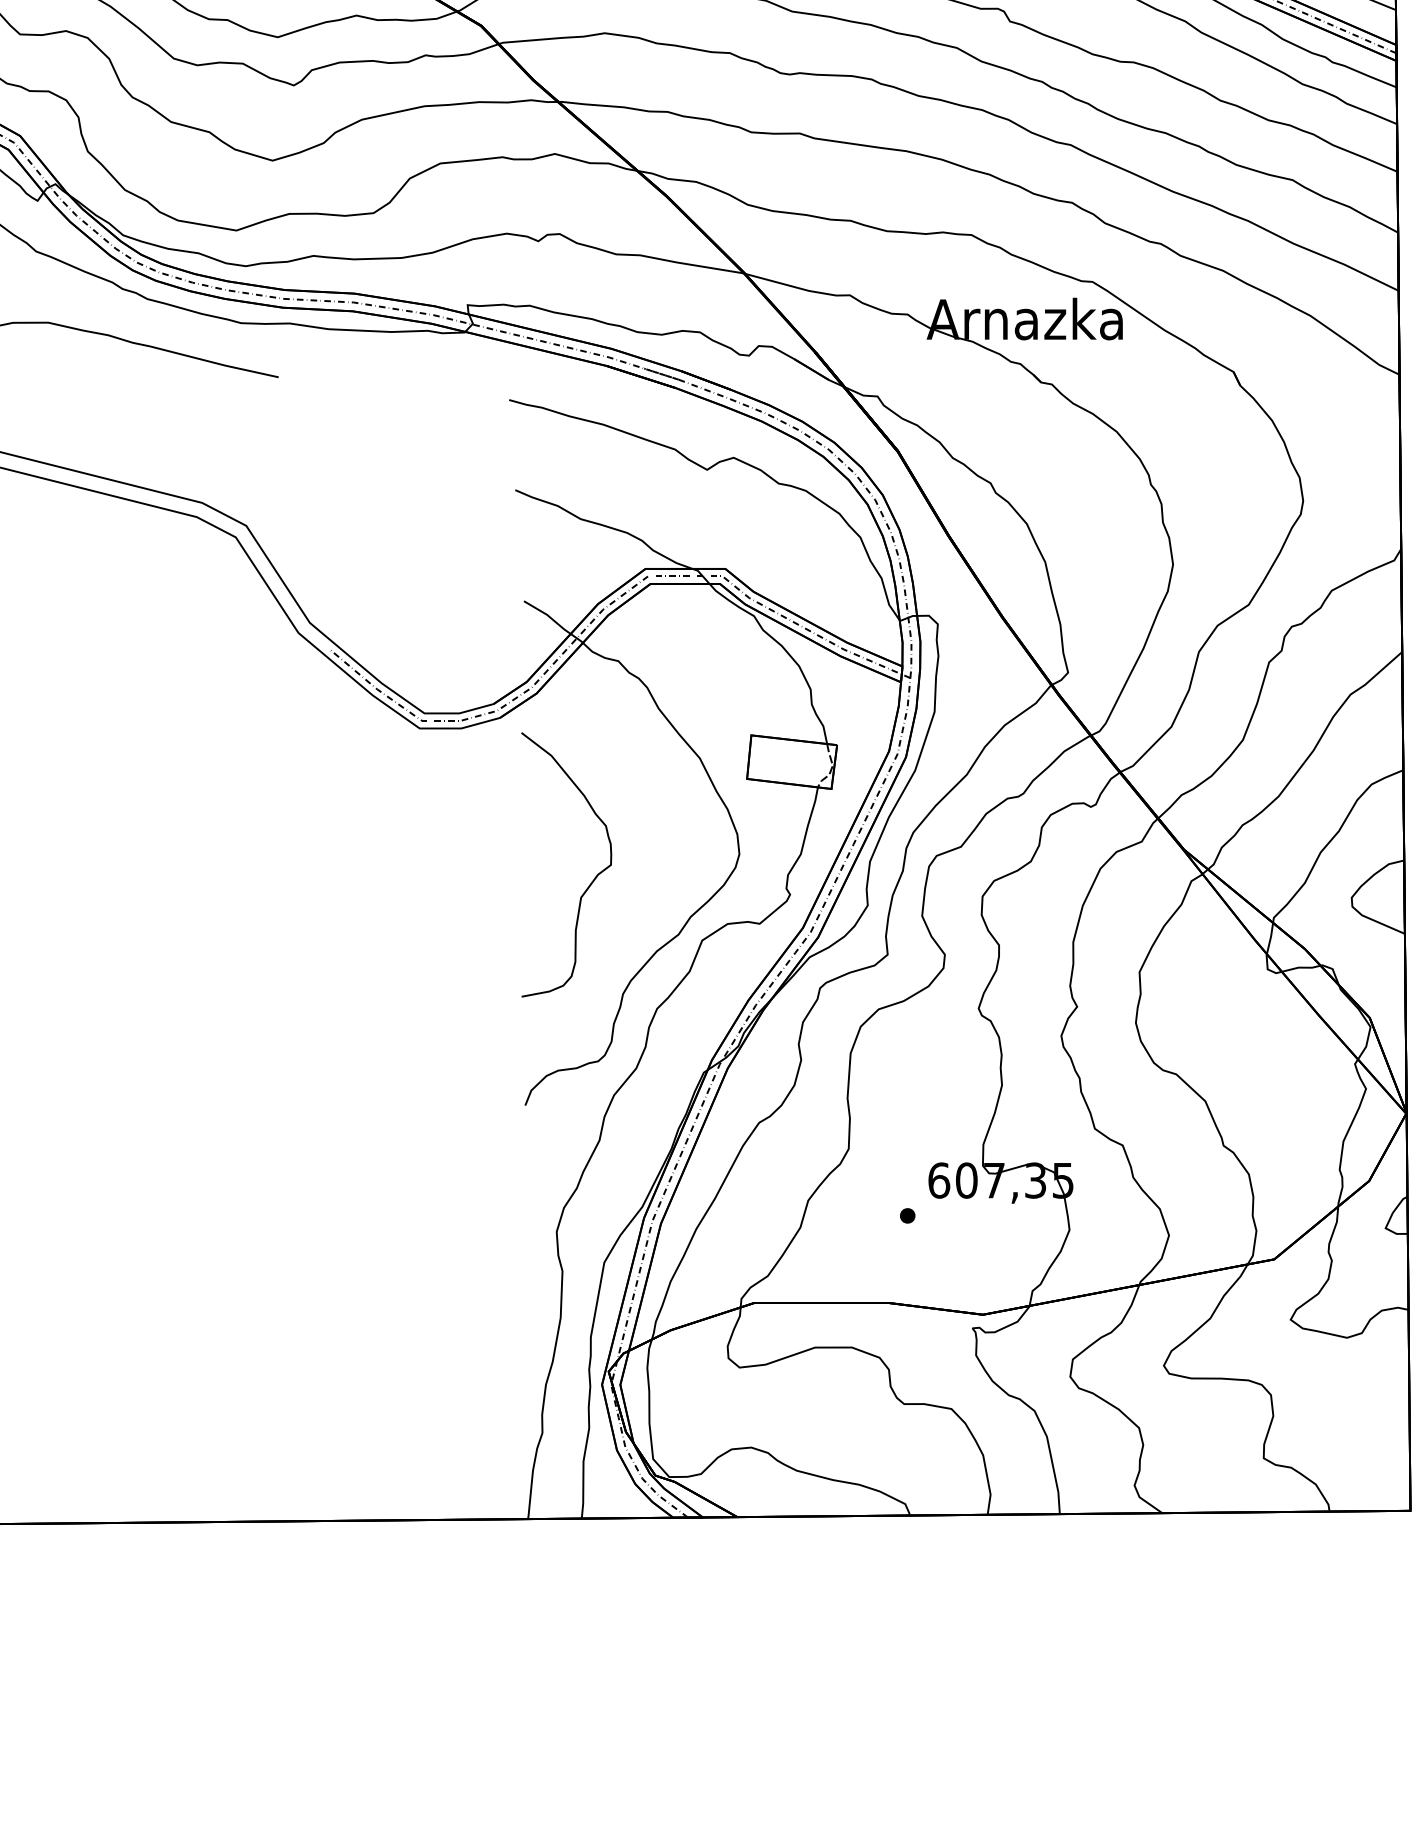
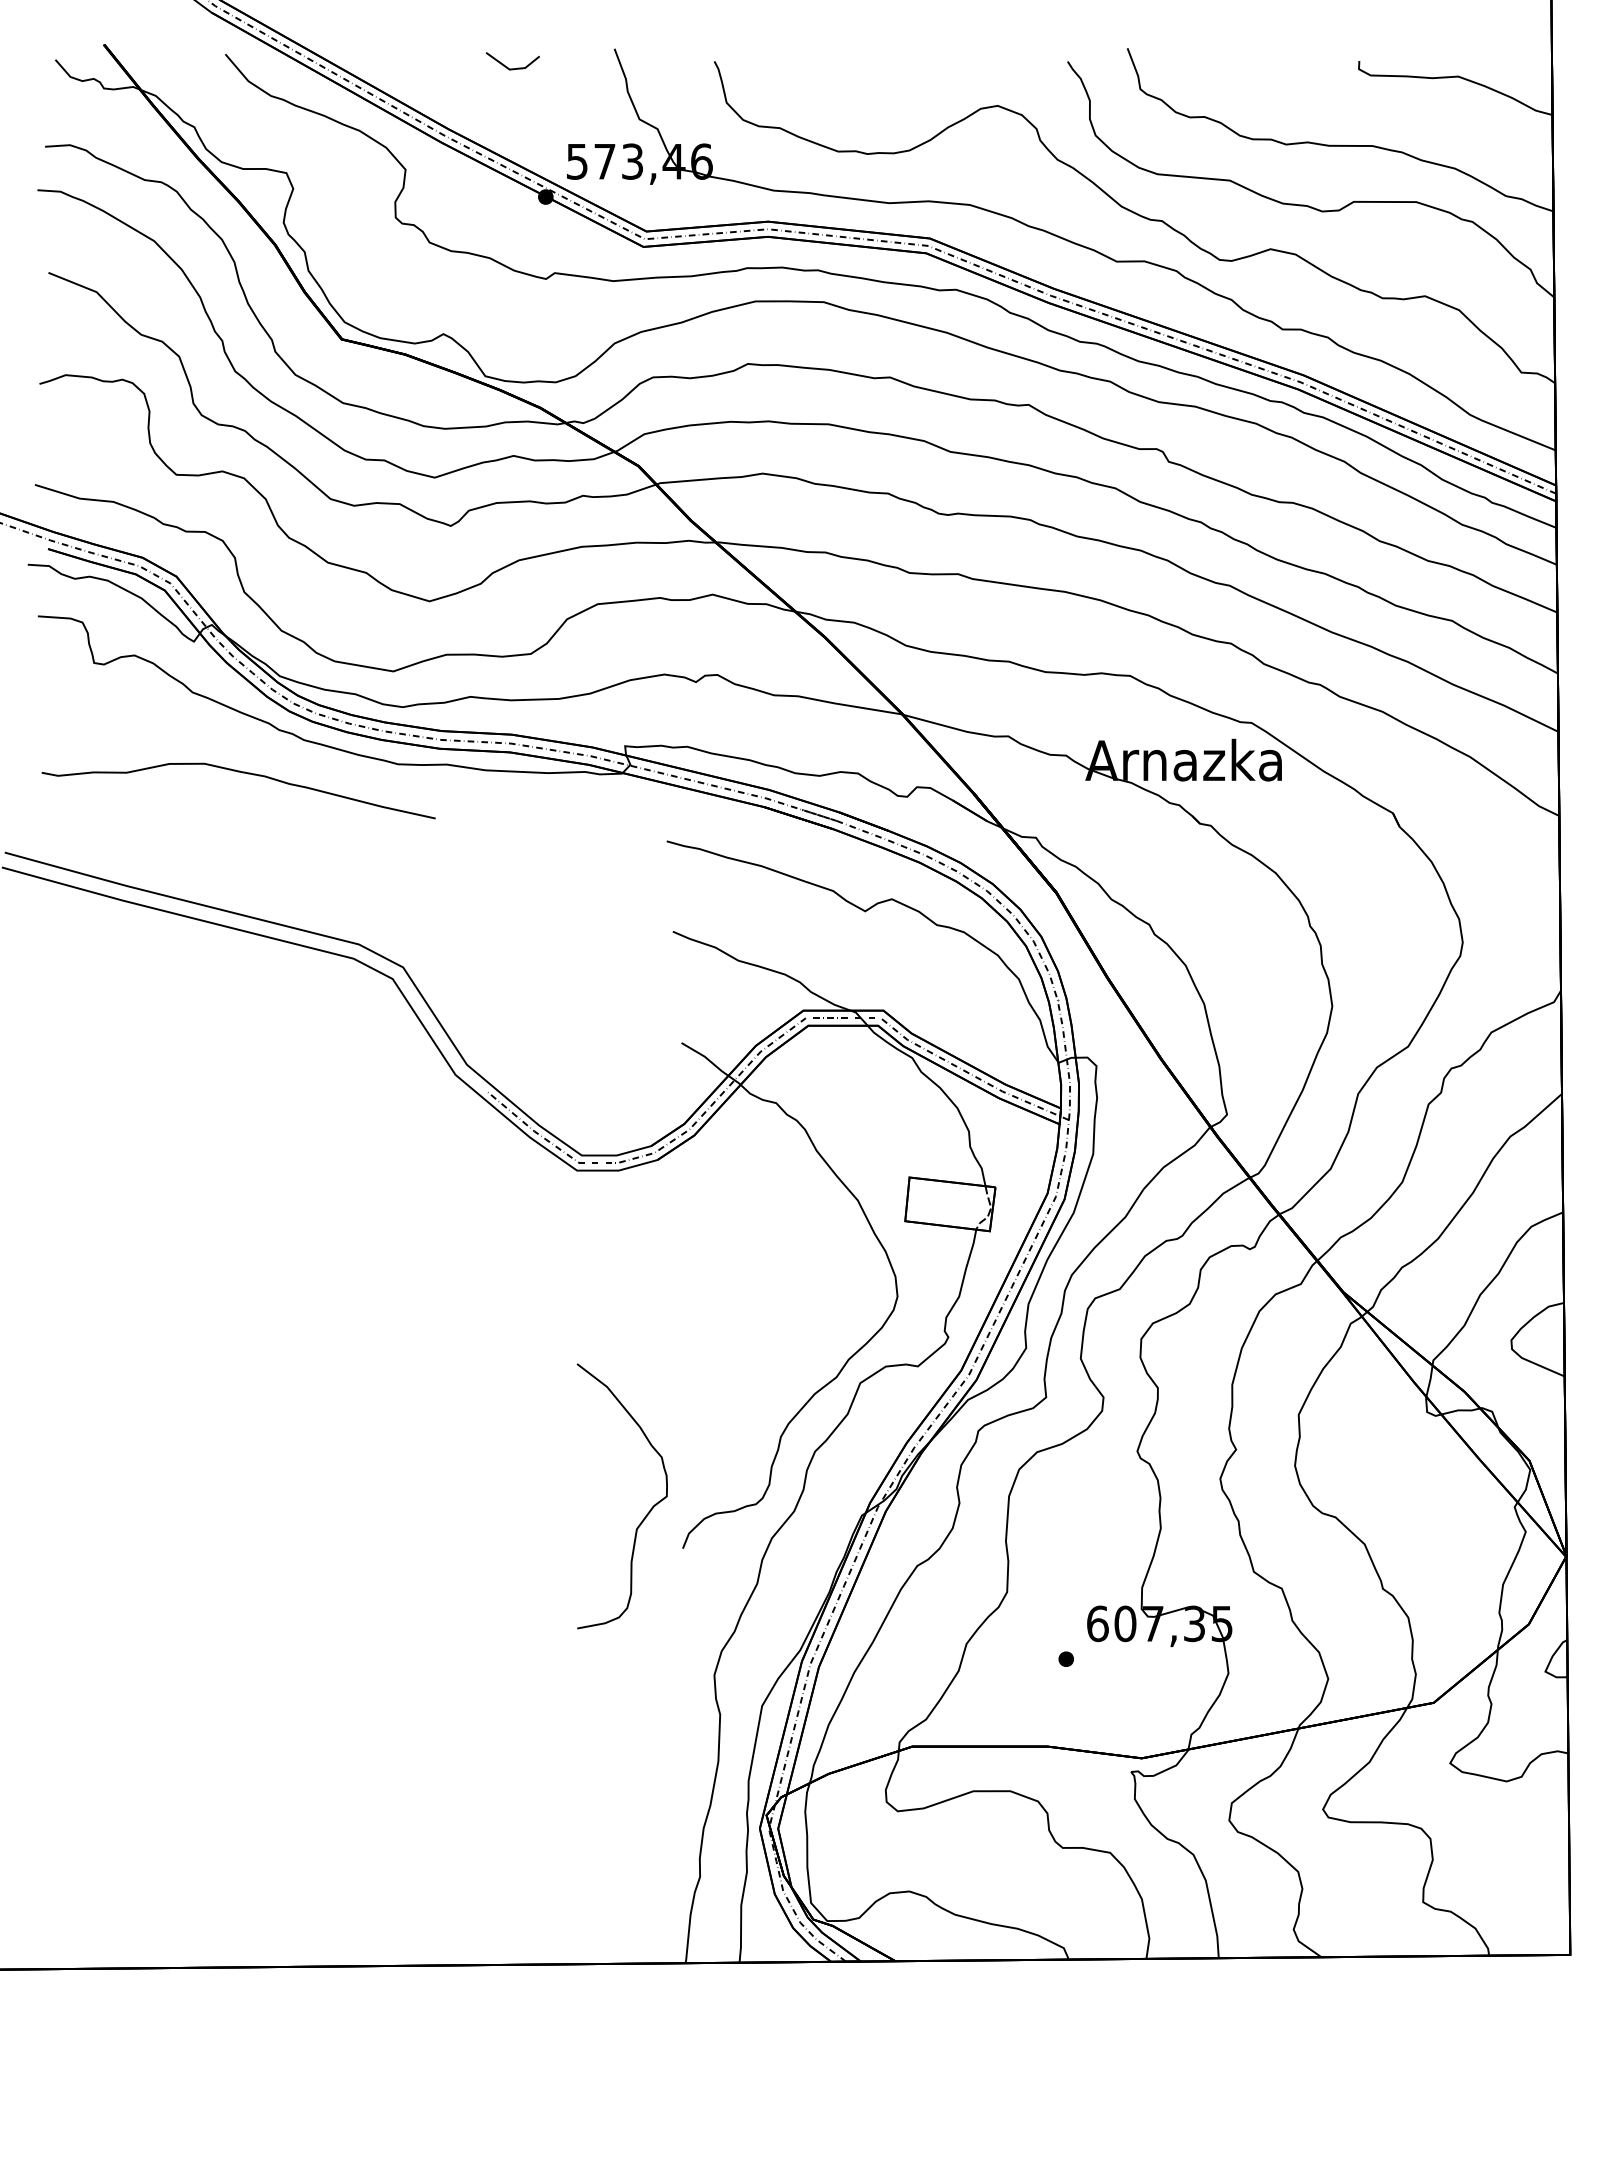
curve: (589, 883) -> (645, 1515), moved

